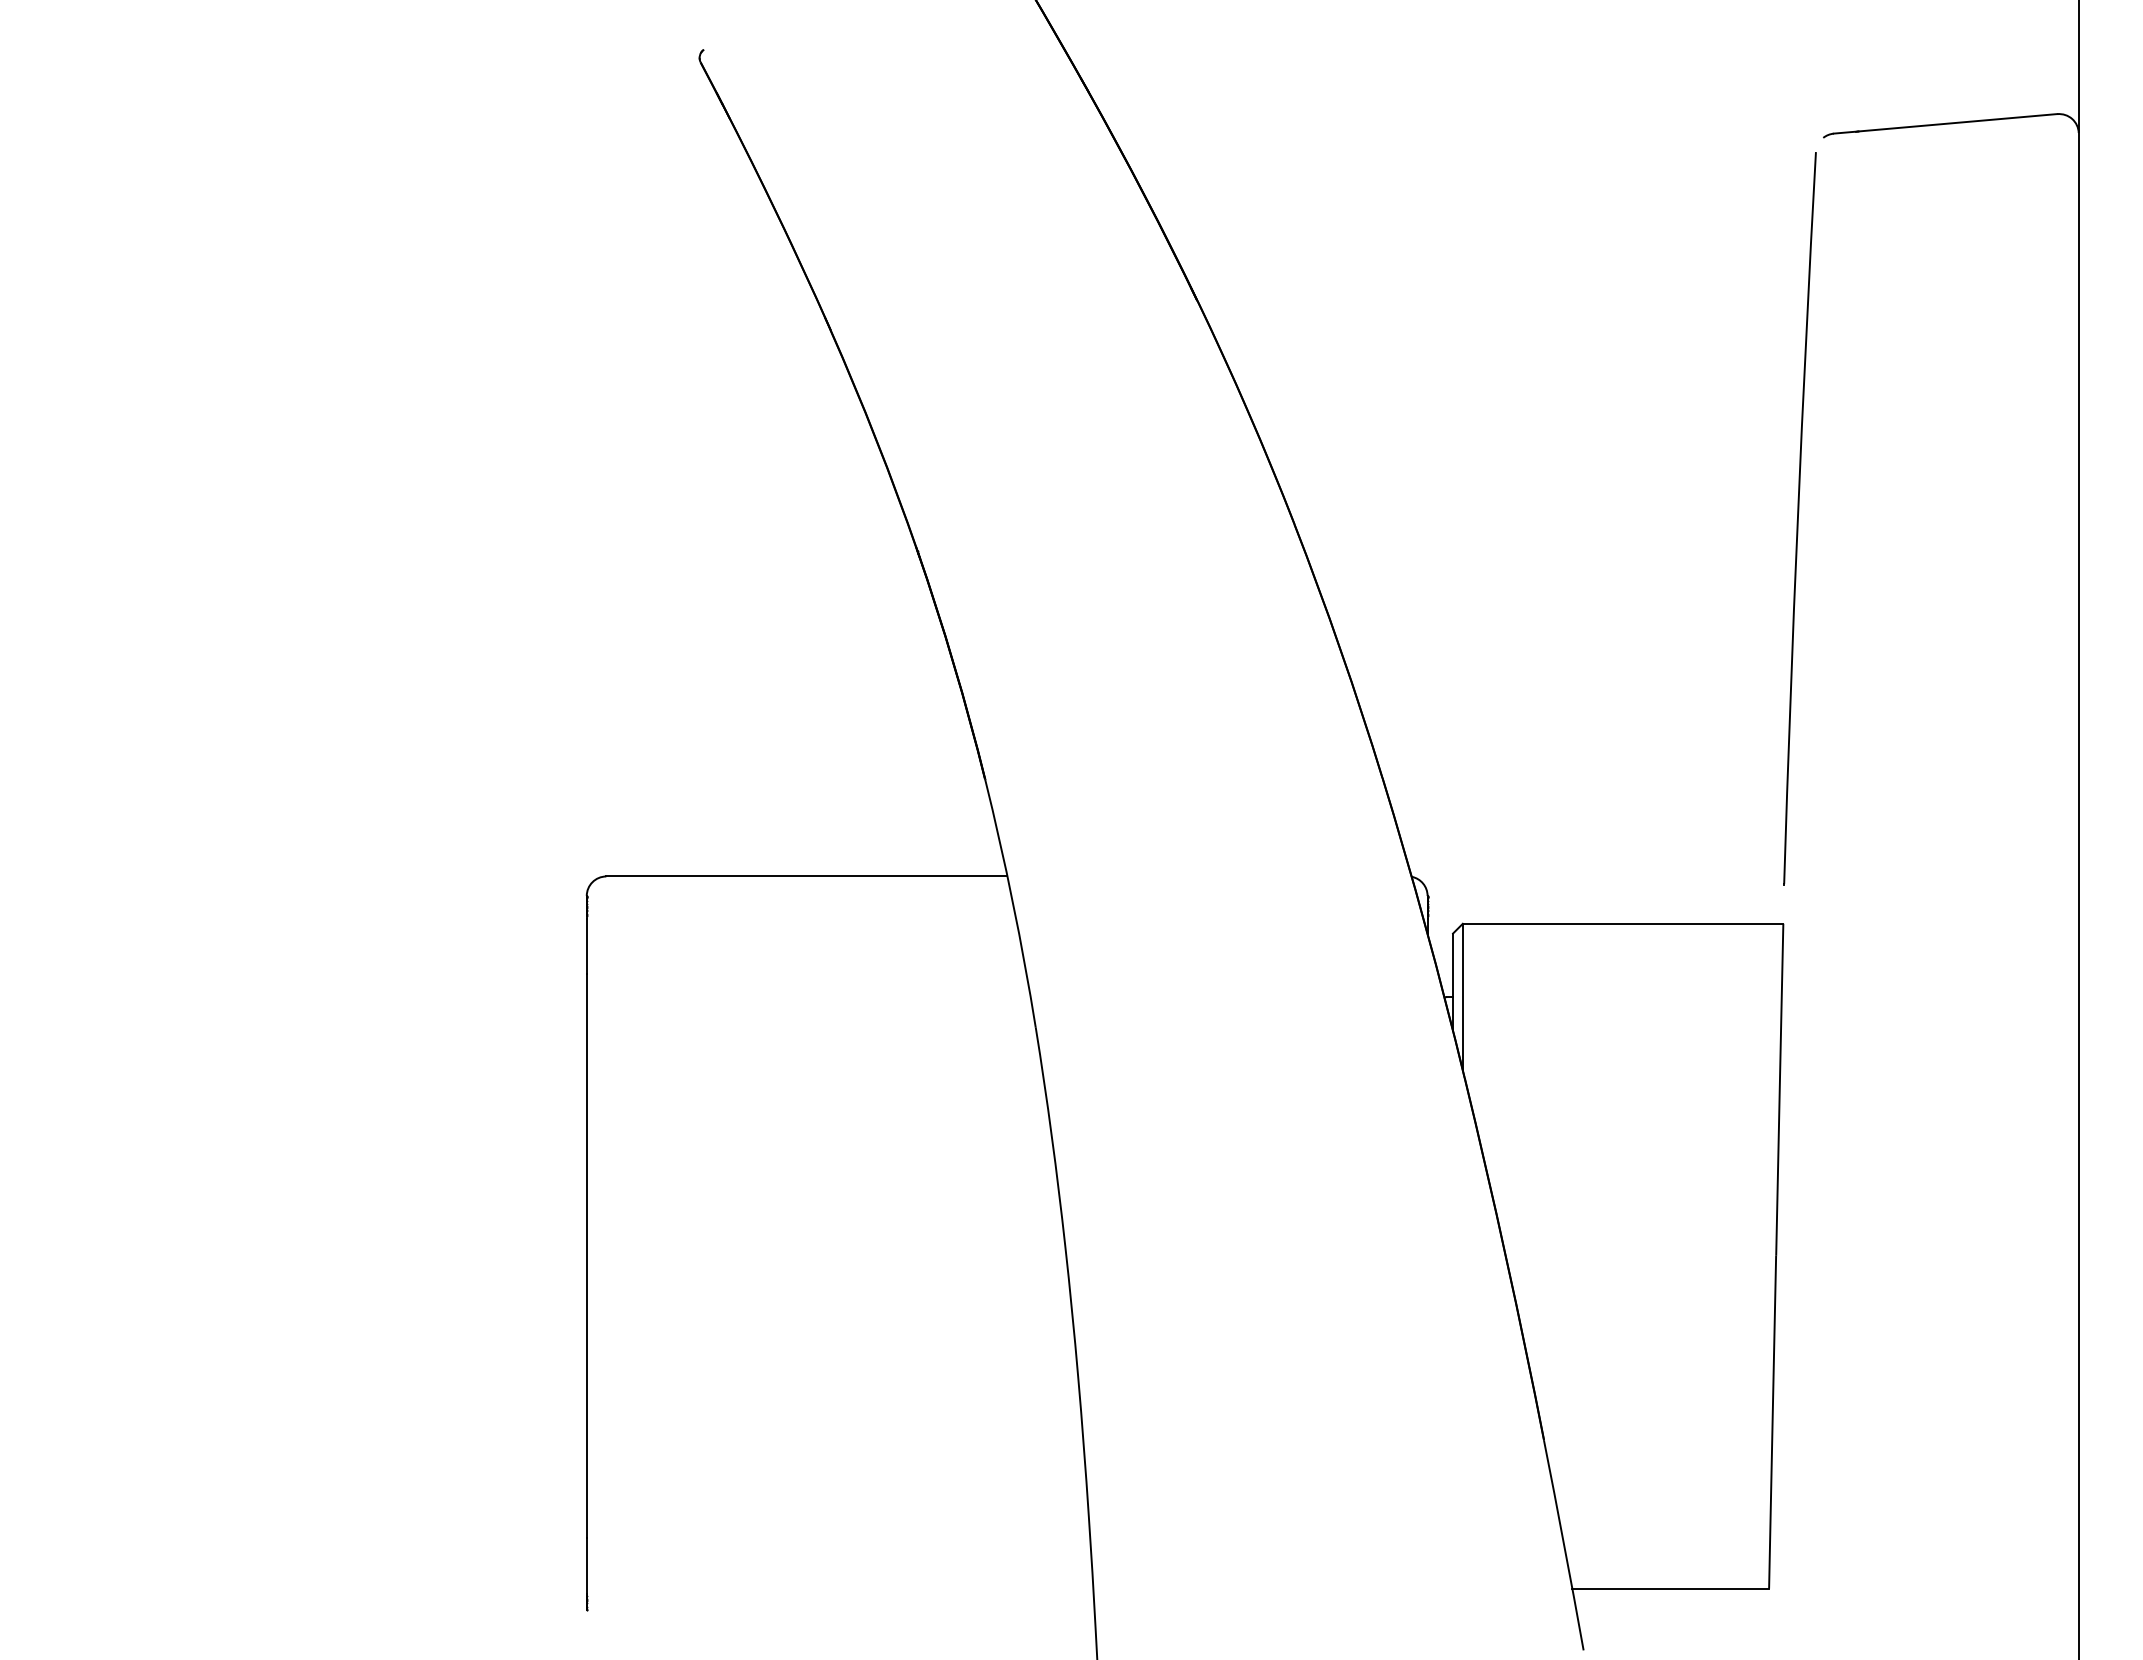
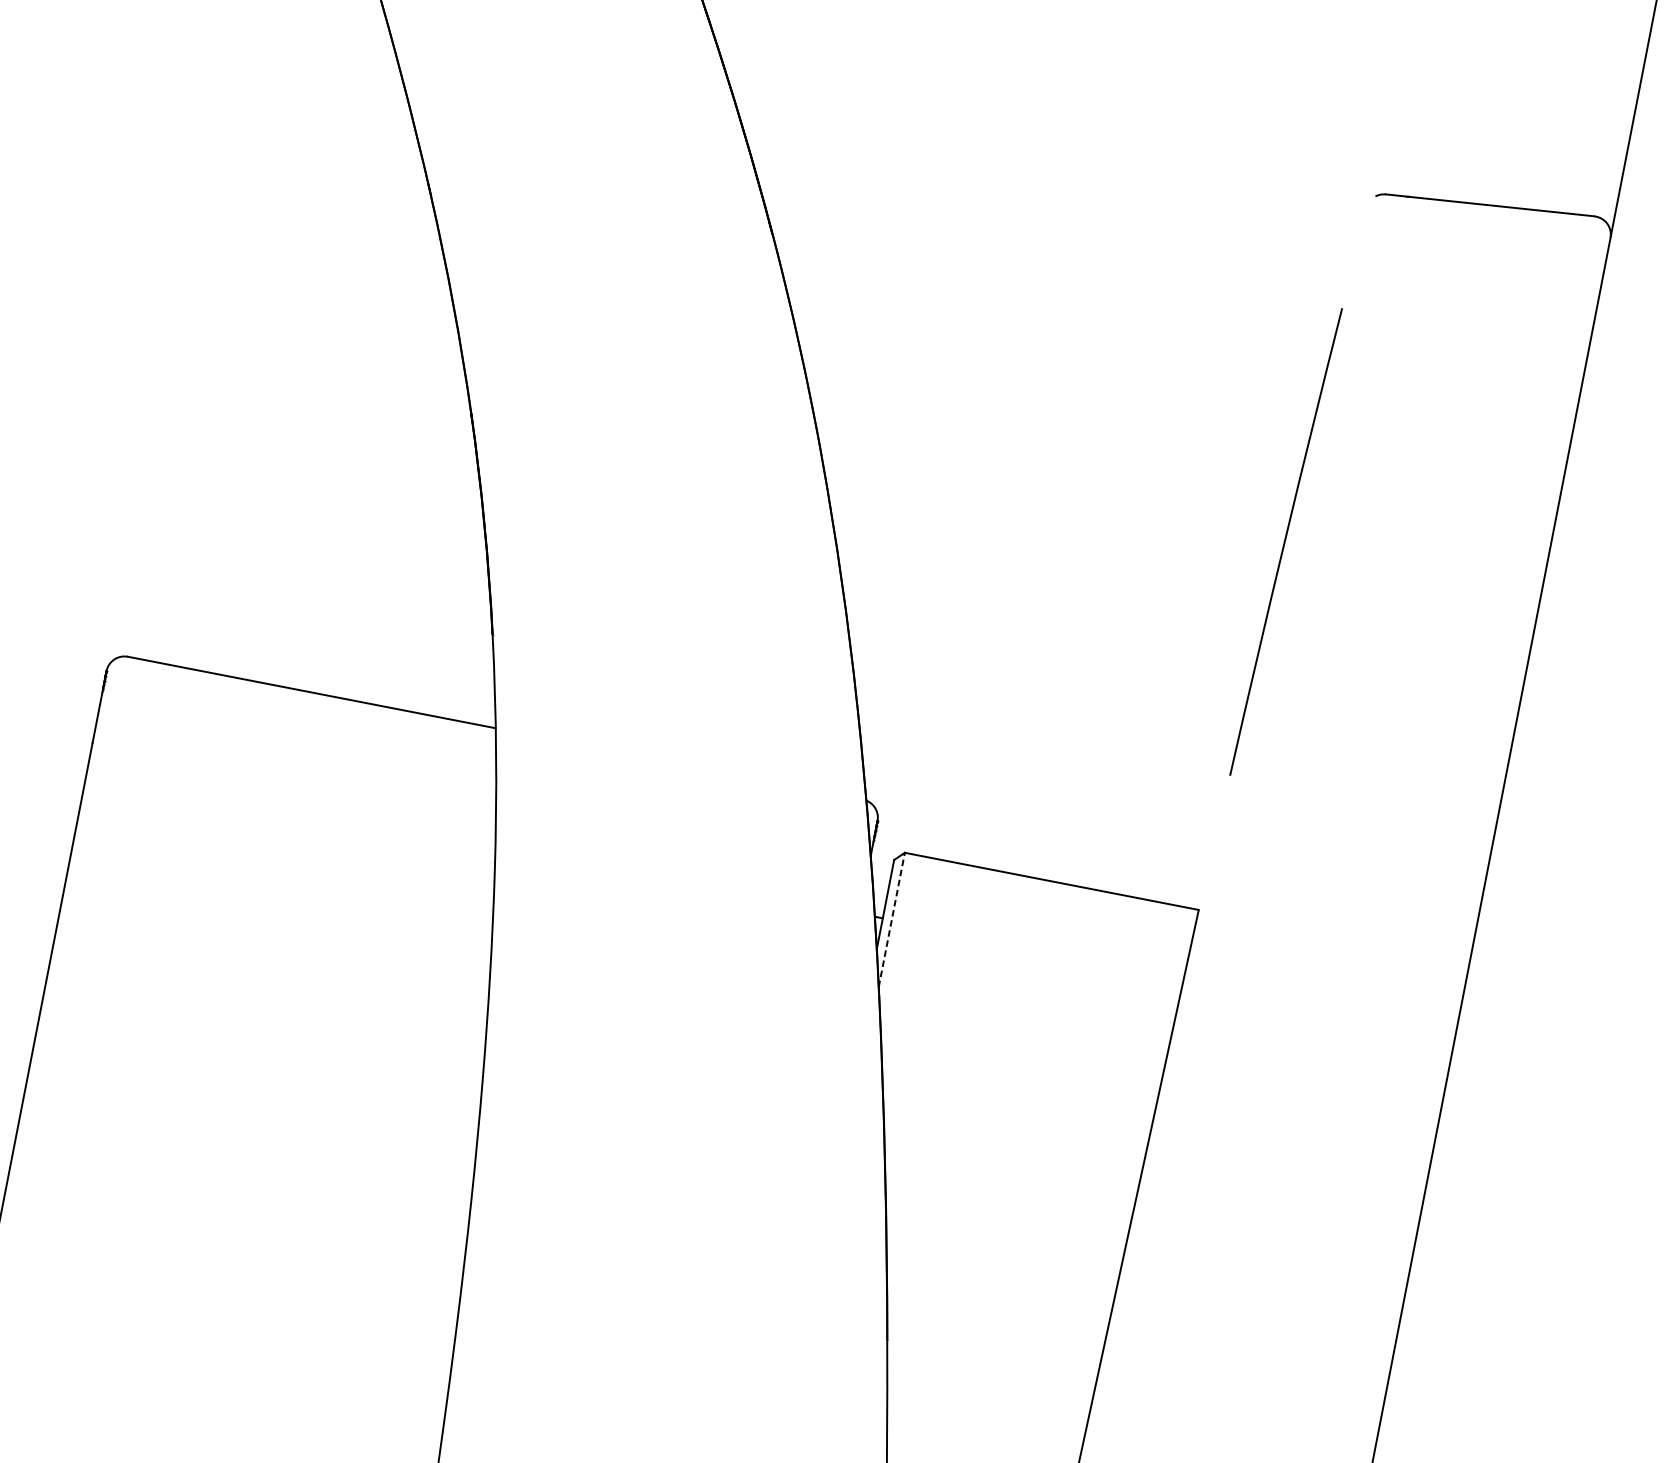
part: (1799, 518) -> (1285, 541), size x0.7
line: (1462, 996) -> (891, 919), solid -> dashed

